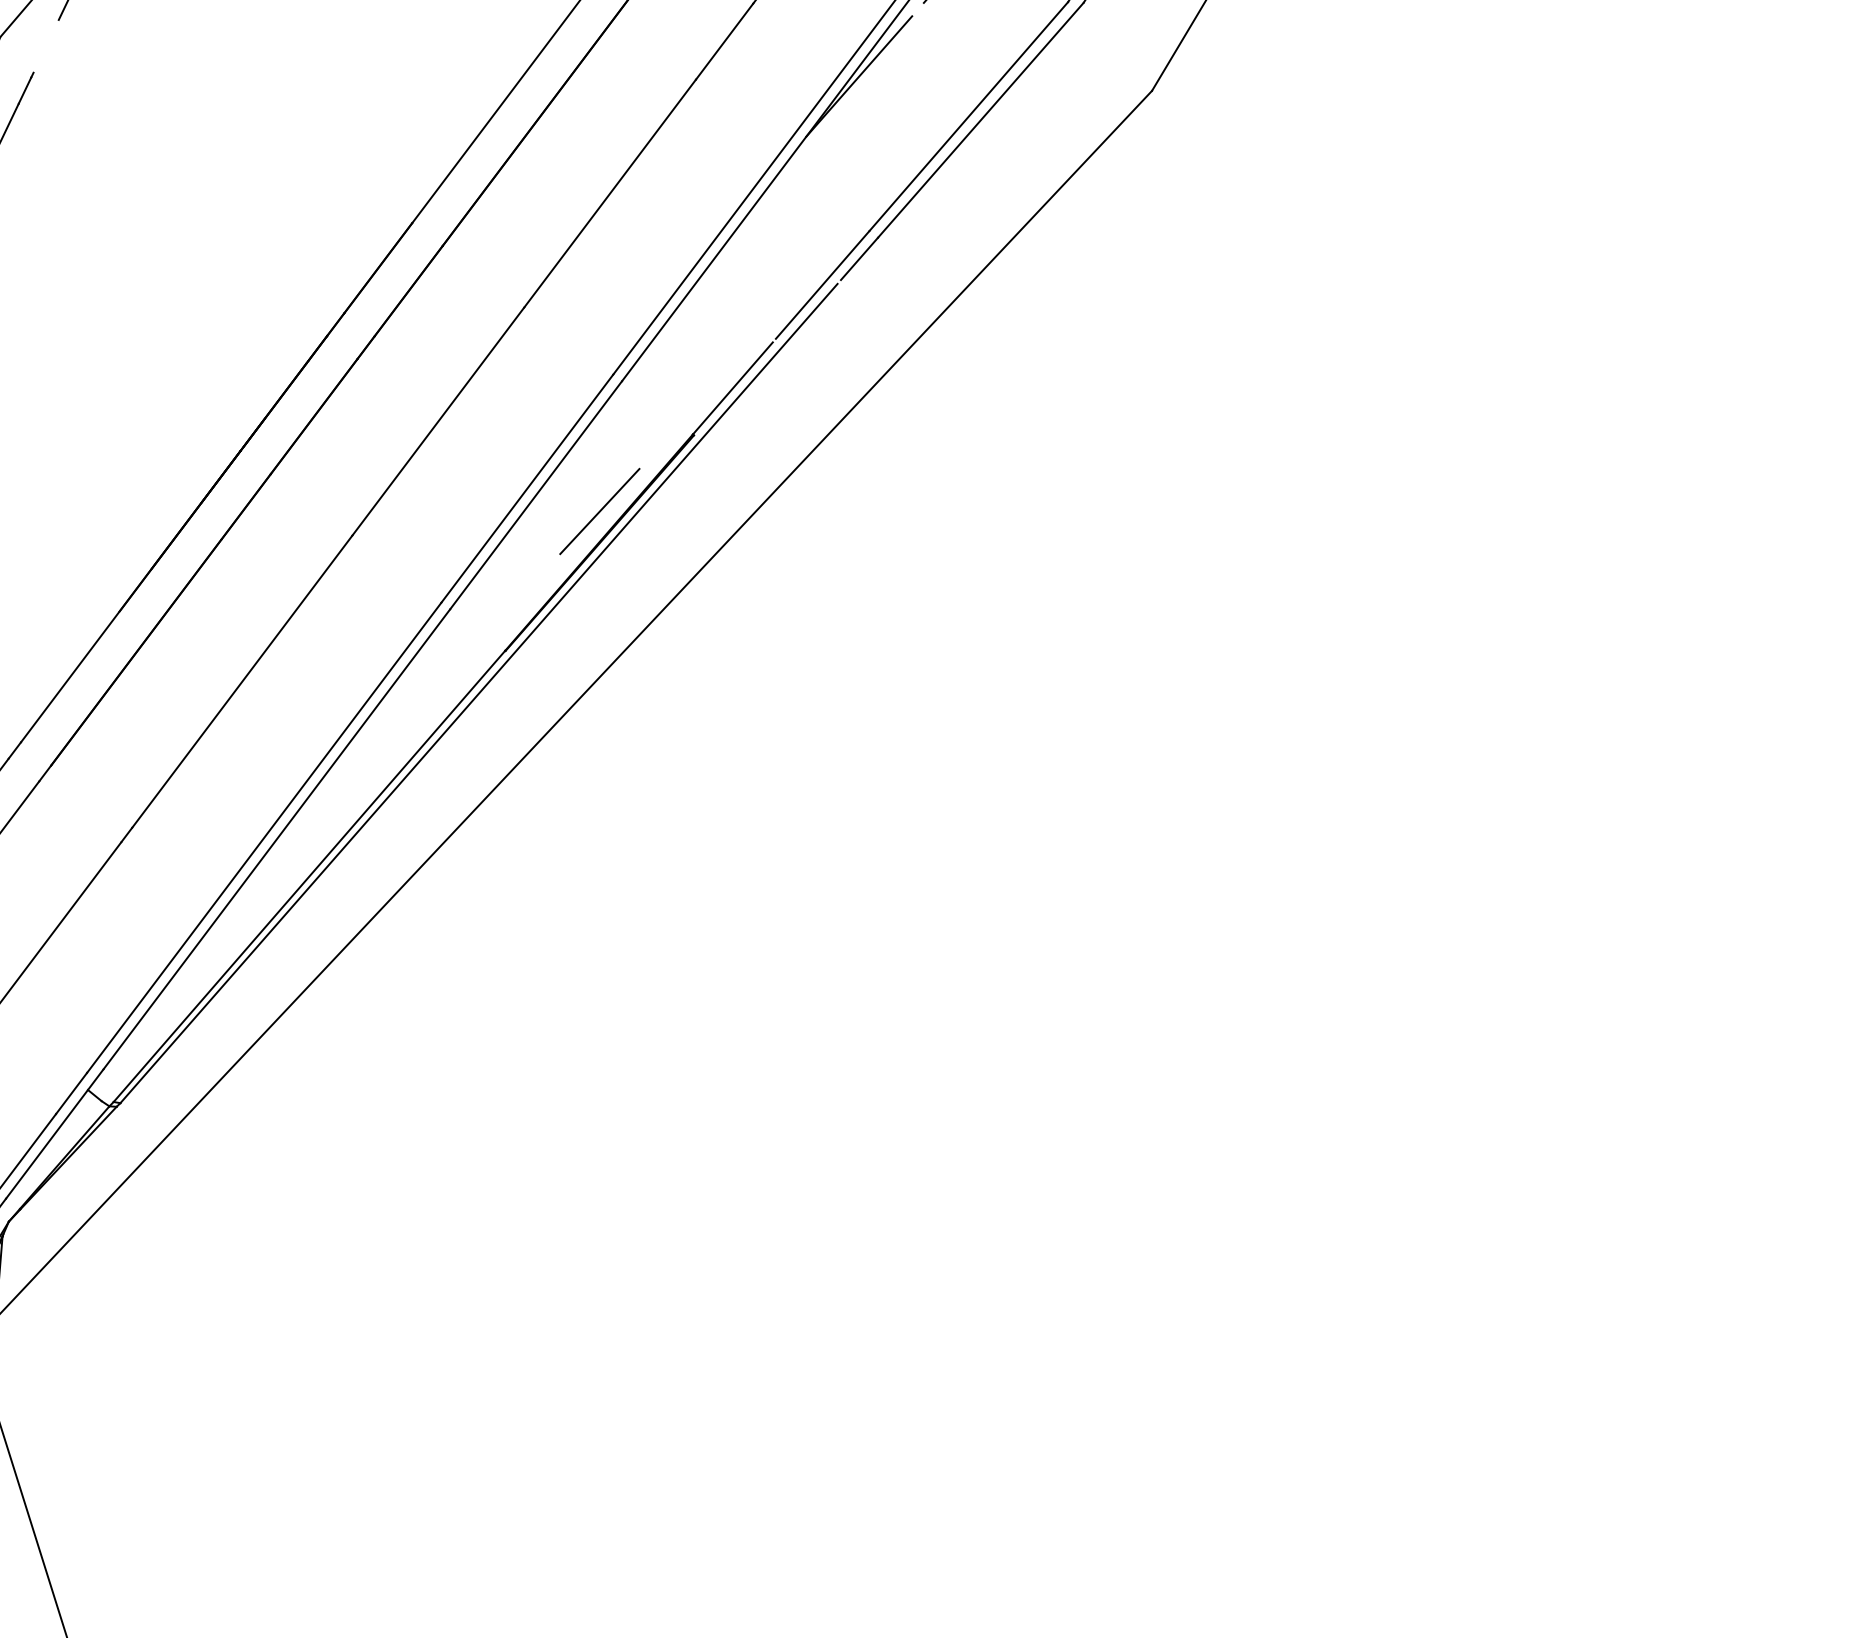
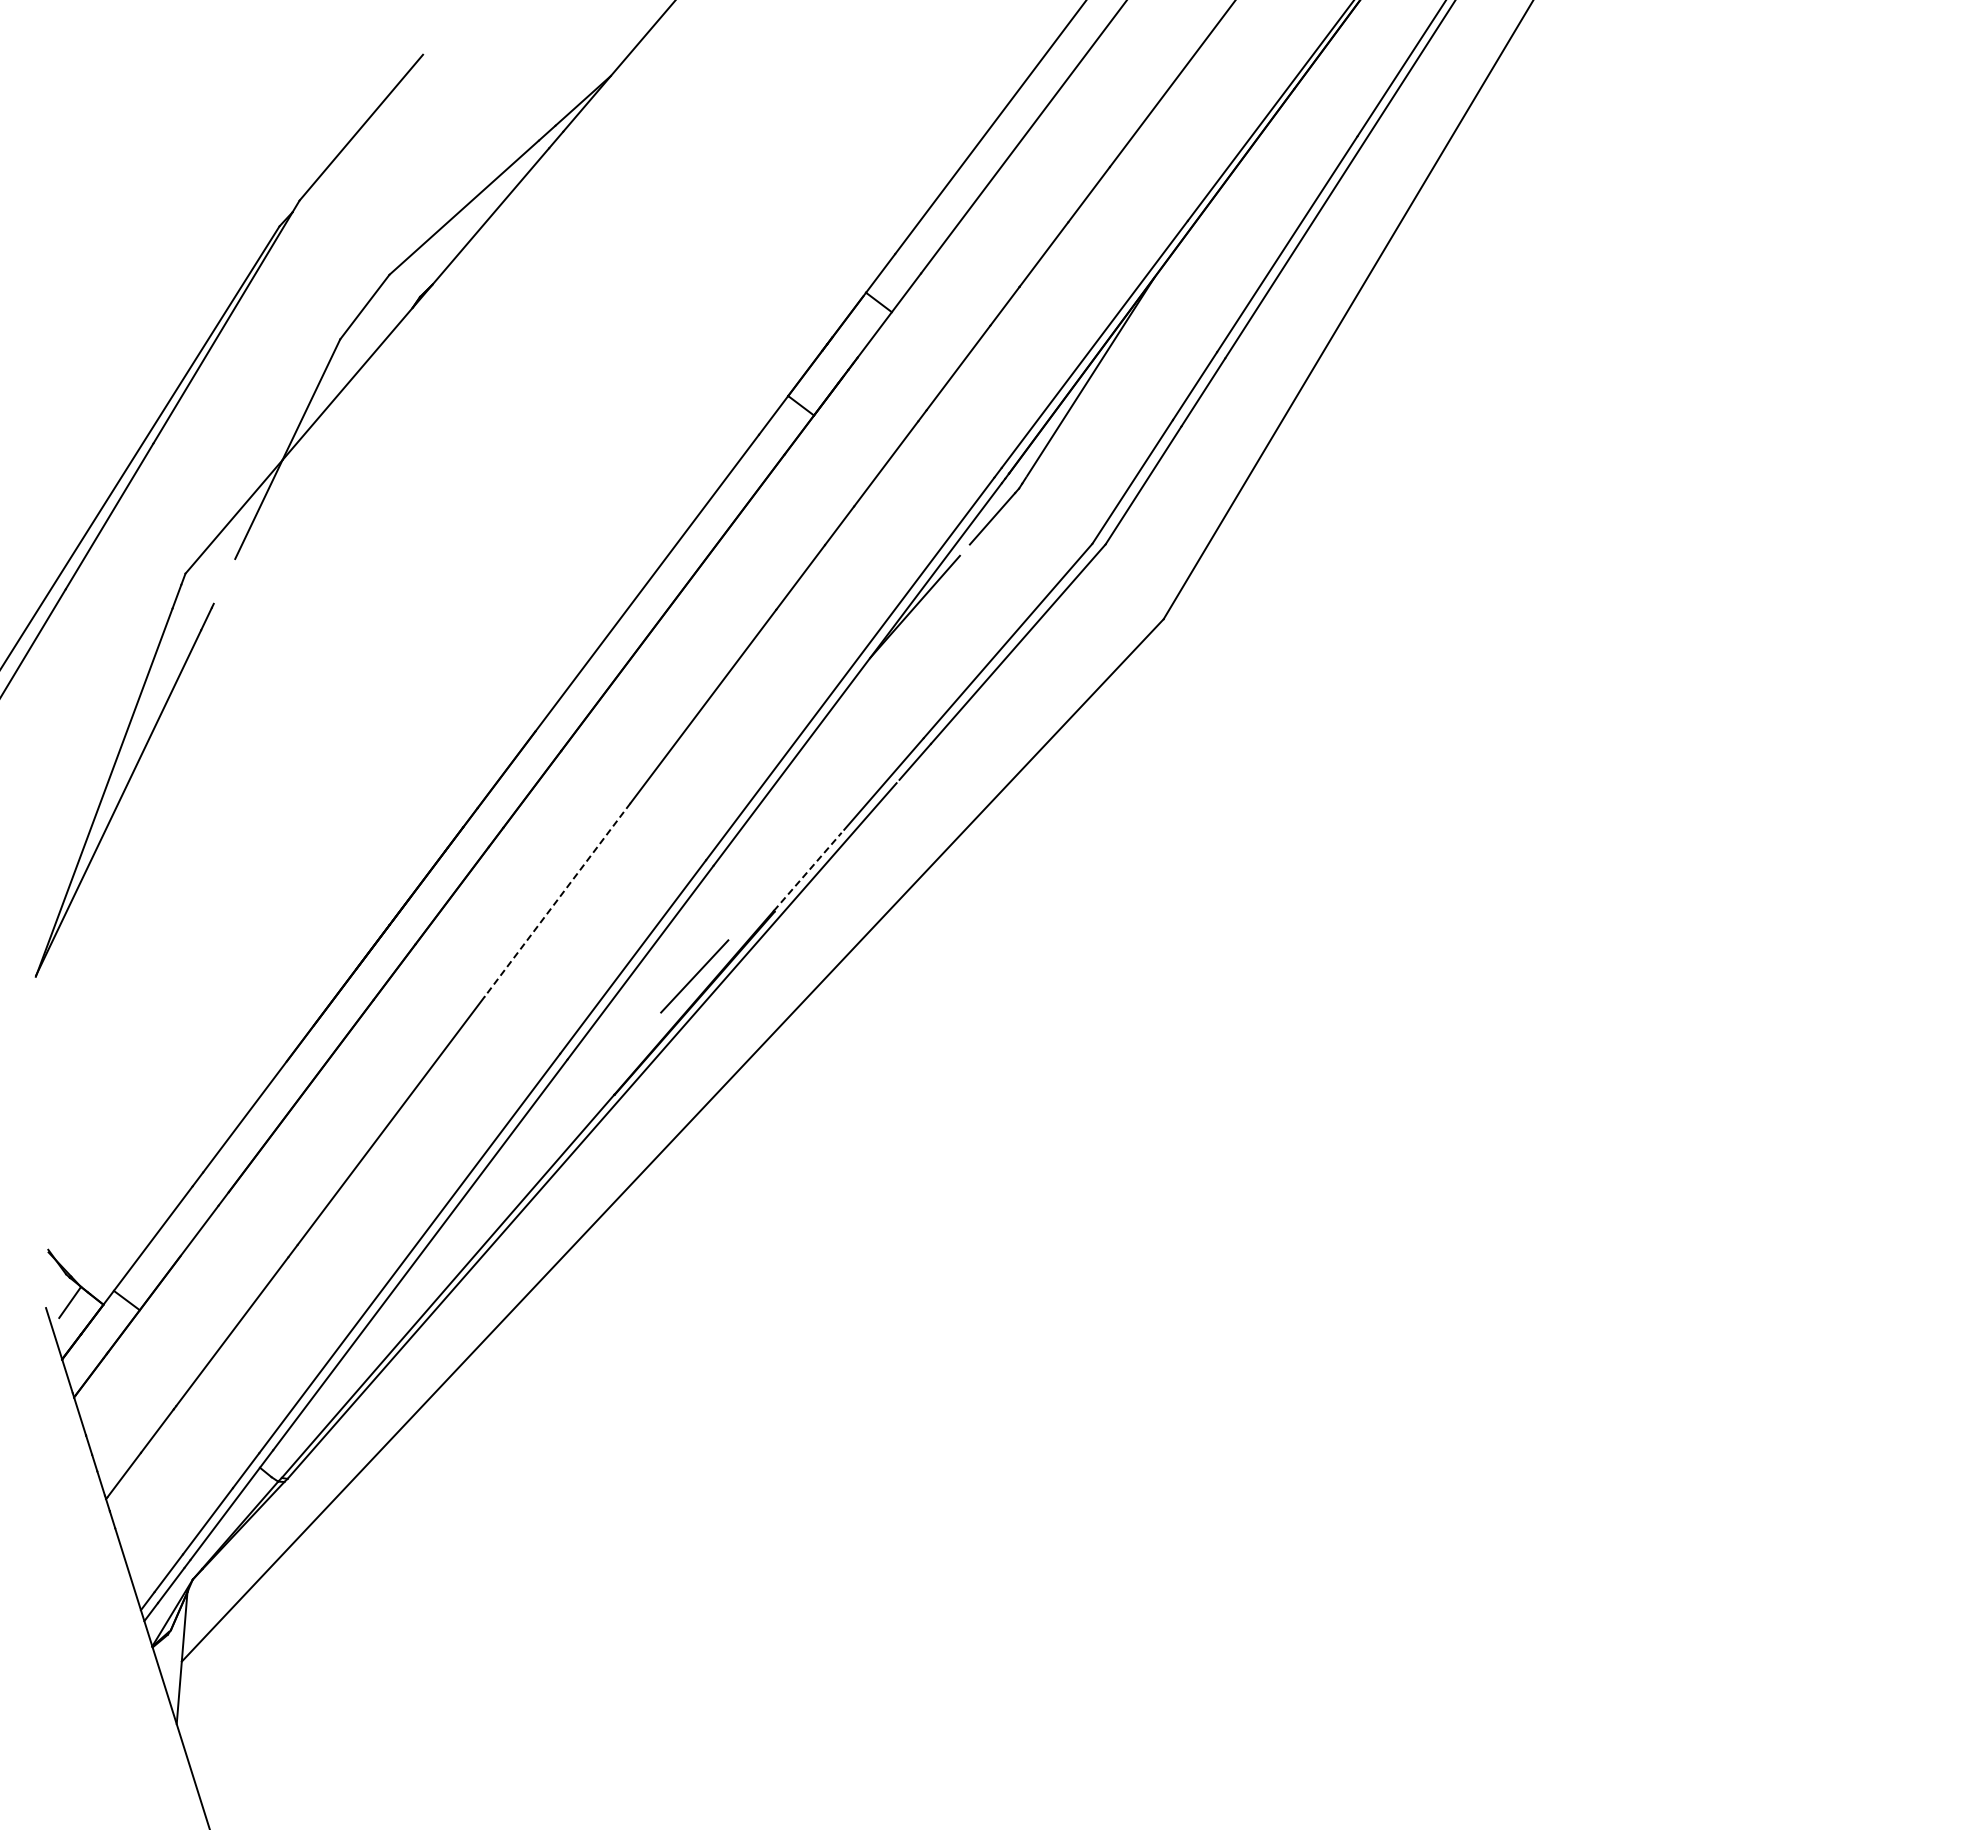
line: (732, 387) -> (807, 871), solid -> dashed
line: (438, 422) -> (557, 900), solid -> dashed

